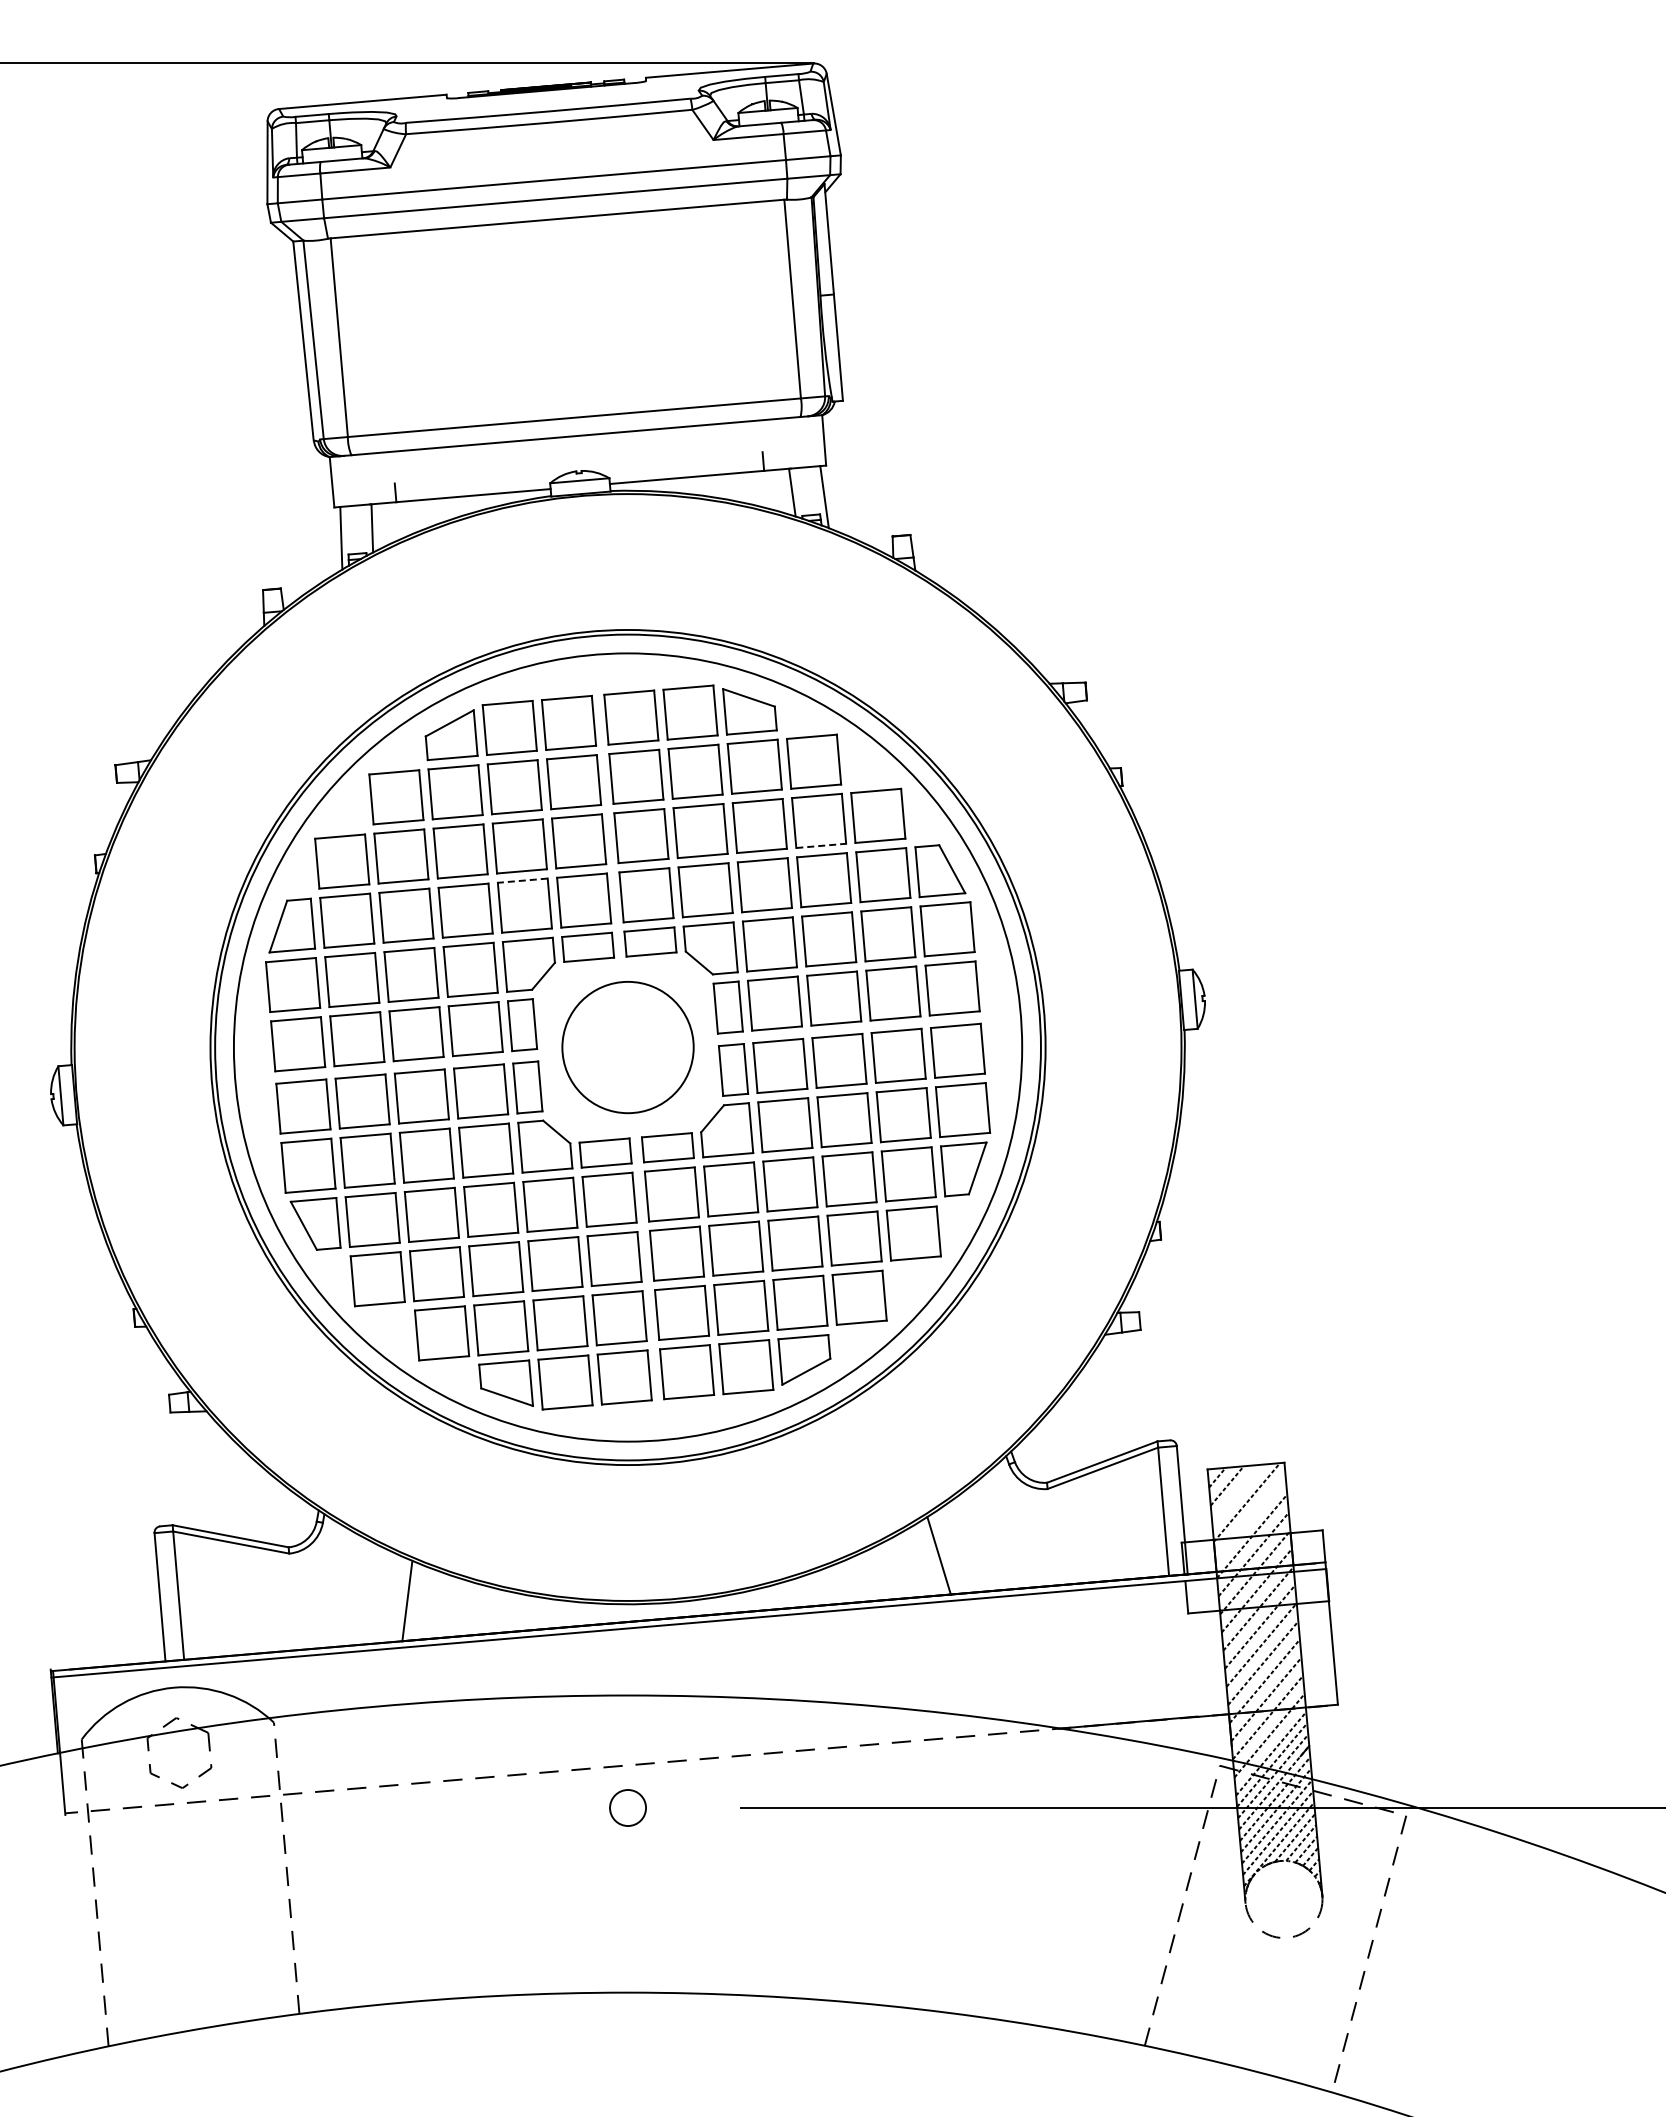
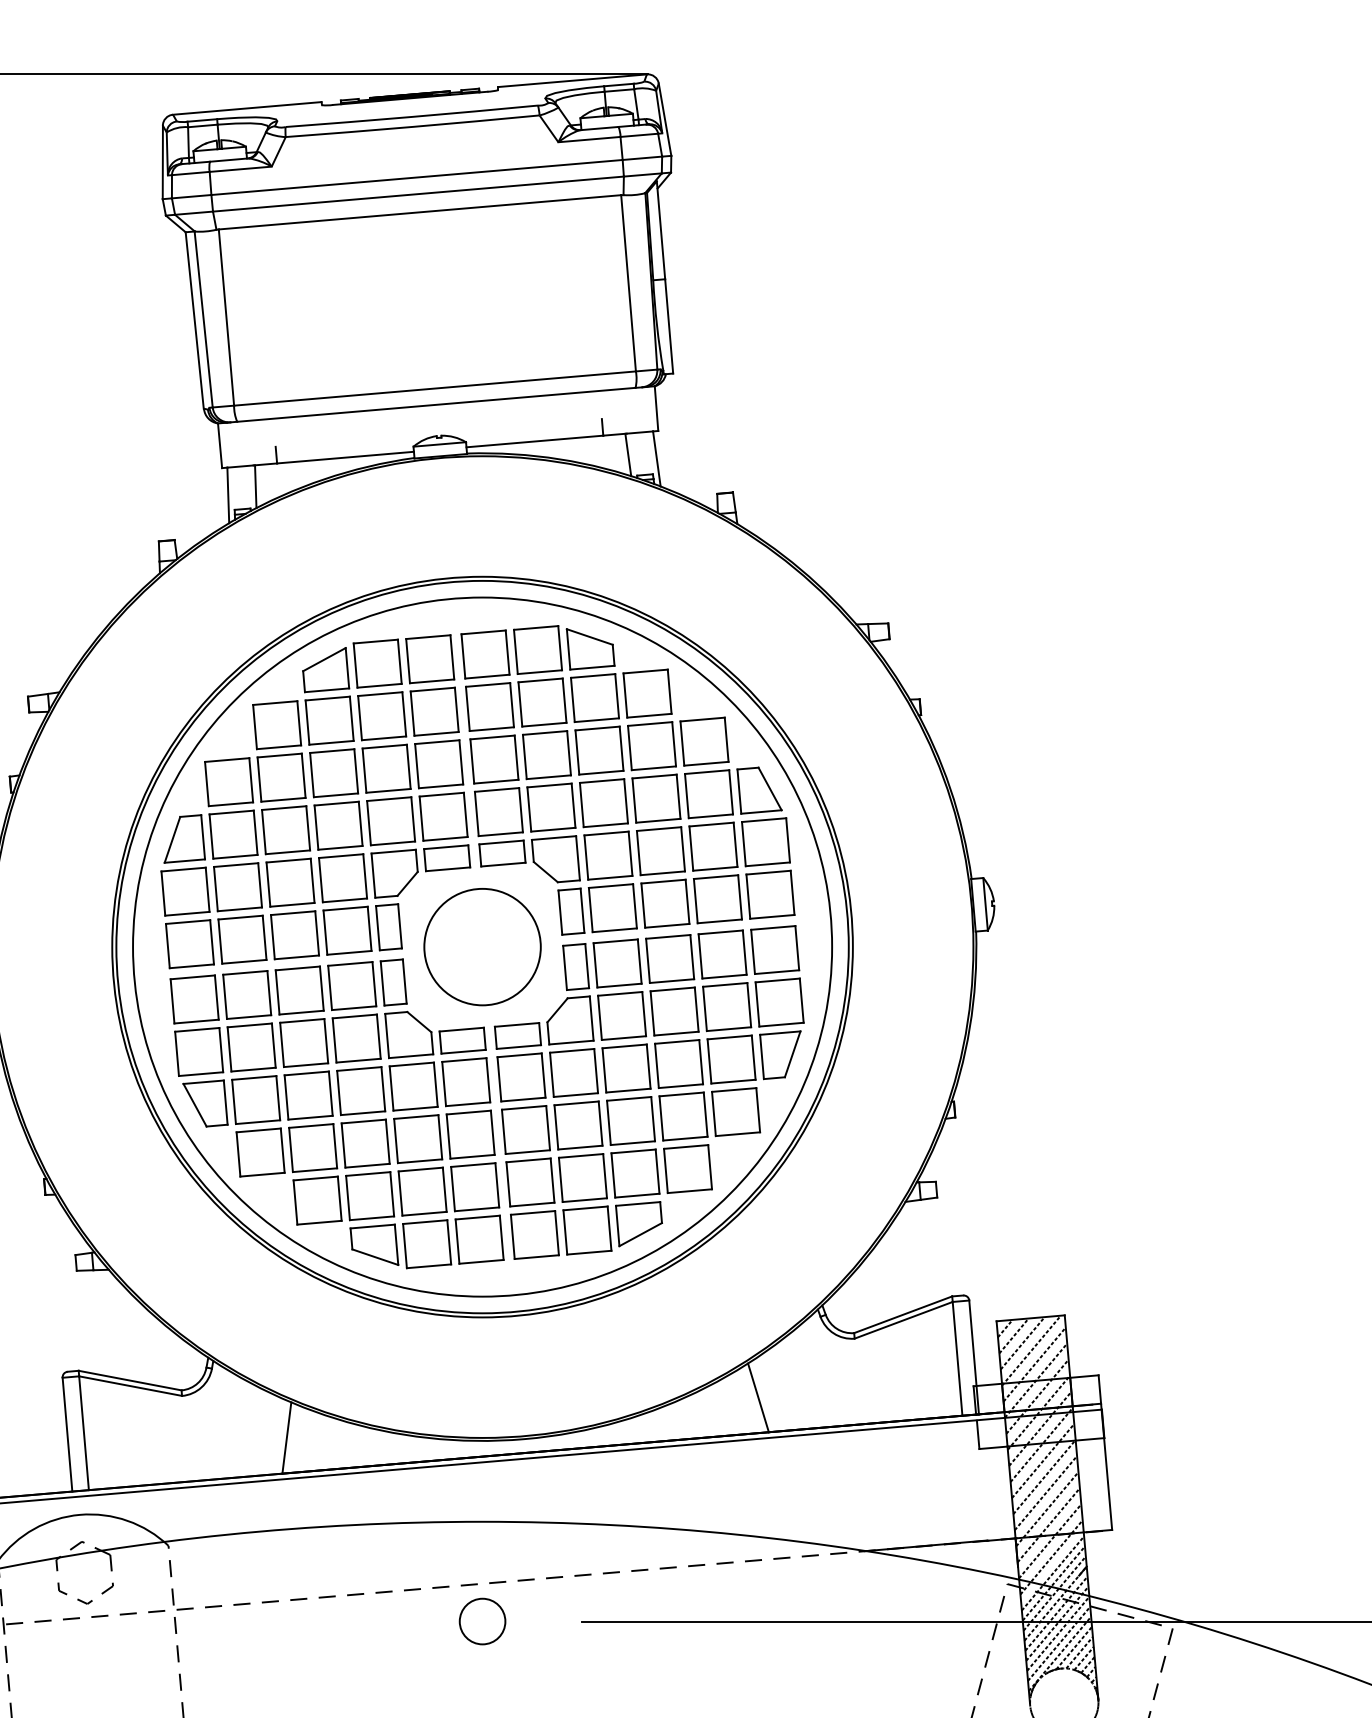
line: (821, 845) -> (654, 767), dashed -> solid
line: (522, 880) -> (388, 798), dashed -> solid
line: (1236, 1493) -> (1022, 1342), added
line: (1250, 1518) -> (1034, 1364), added
circle: (627, 1807) -> (482, 1621), size x1.43

